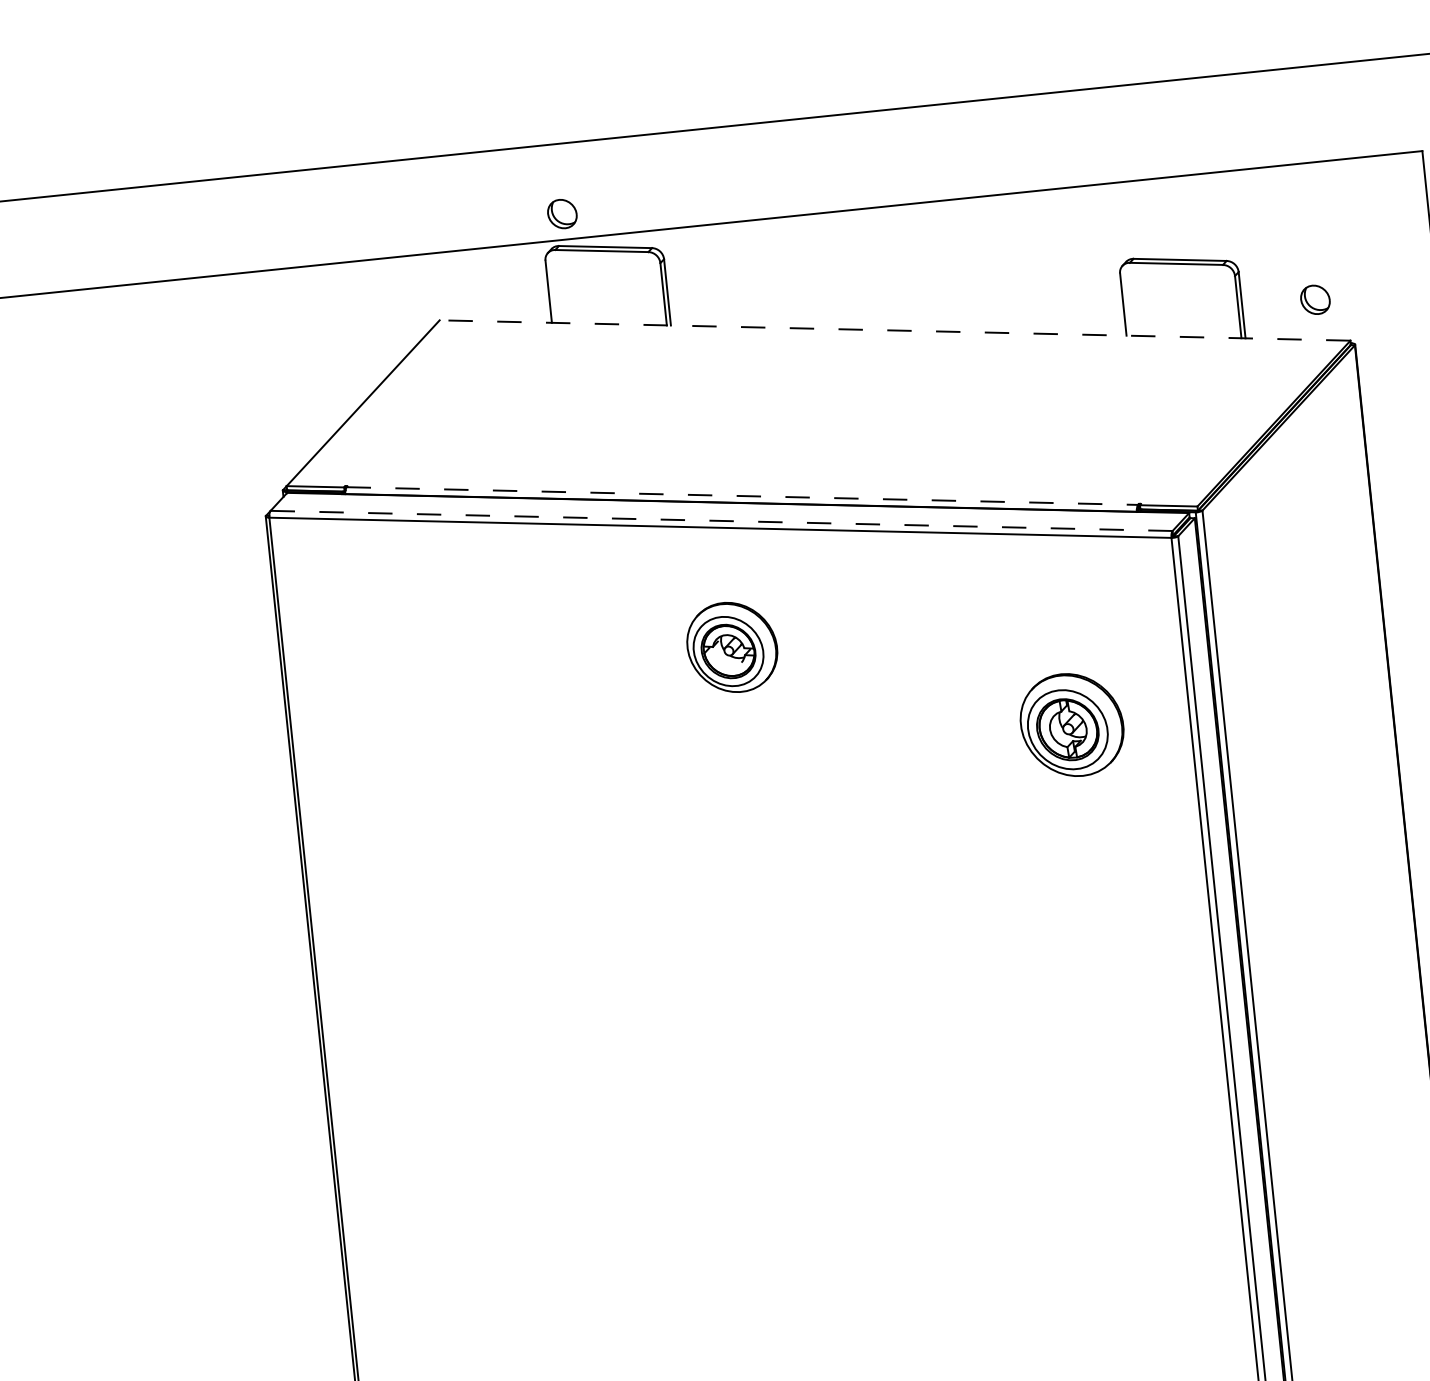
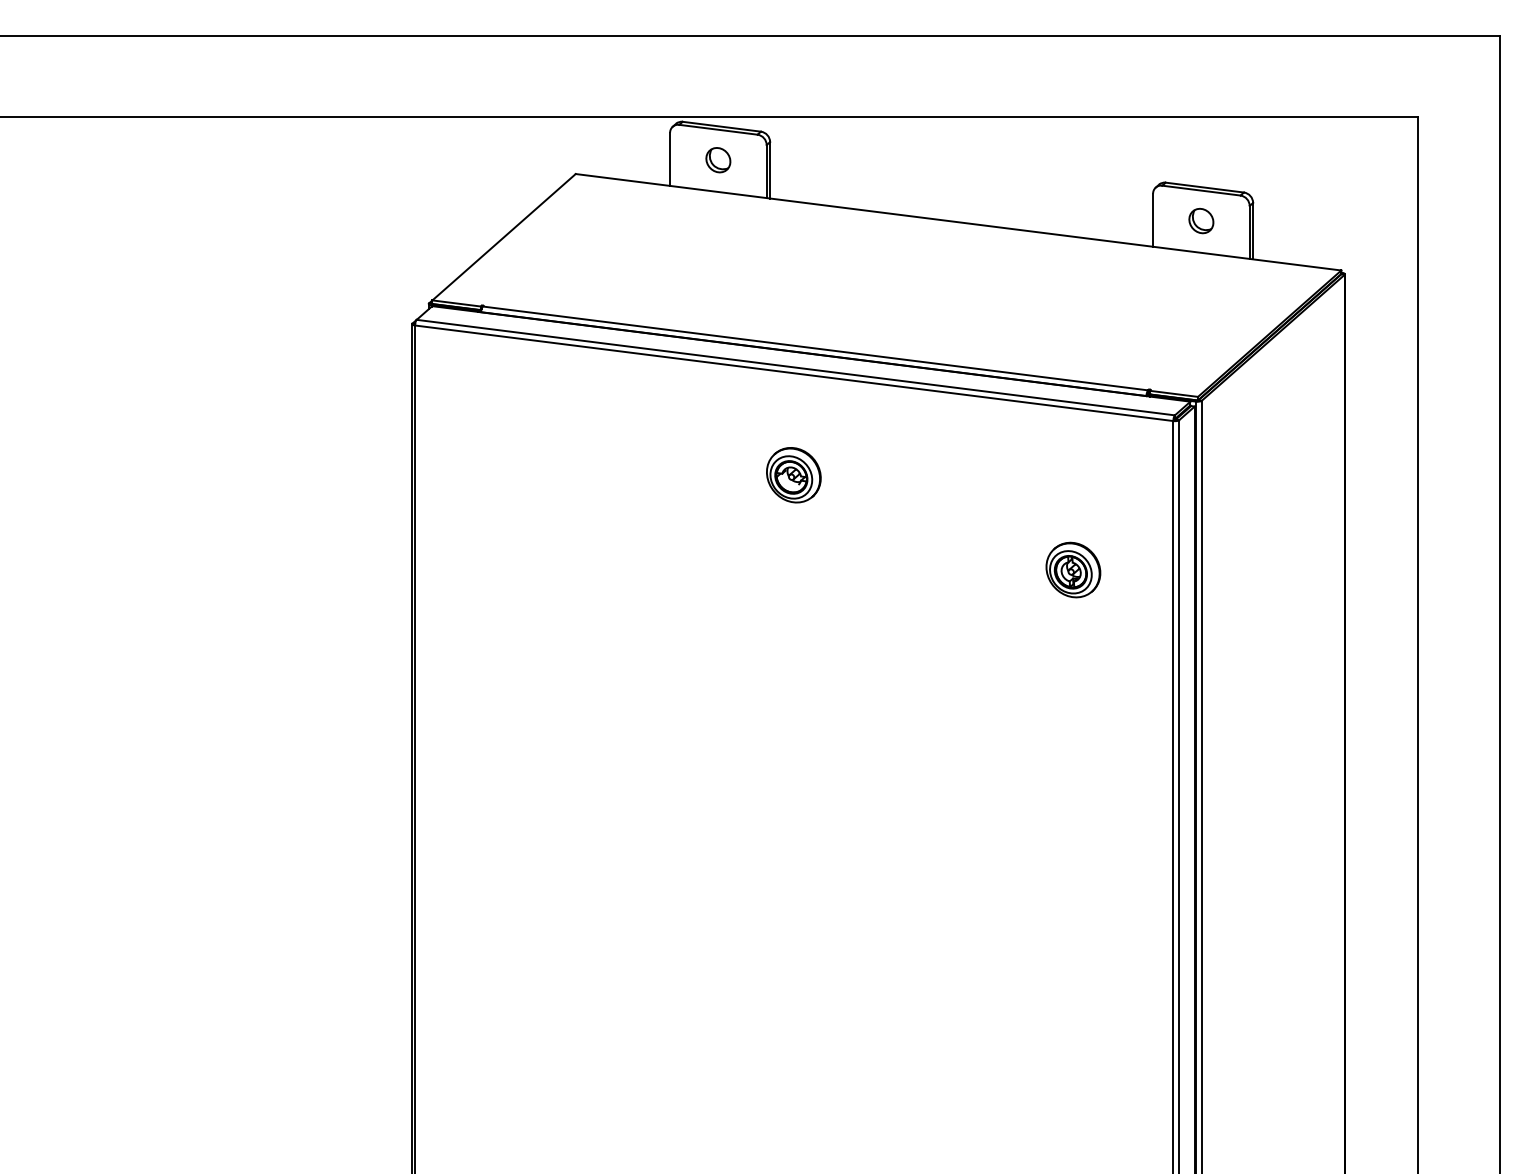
part: (562, 214) -> (718, 160), moved
part: (1315, 300) -> (1201, 221), moved
line: (895, 330) -> (958, 222), dashed -> solid
line: (742, 496) -> (815, 348), dashed -> solid
line: (721, 520) -> (795, 367), dashed -> solid
part: (731, 647) -> (793, 475), size x0.71
part: (1072, 724) -> (1073, 569), size x0.62

